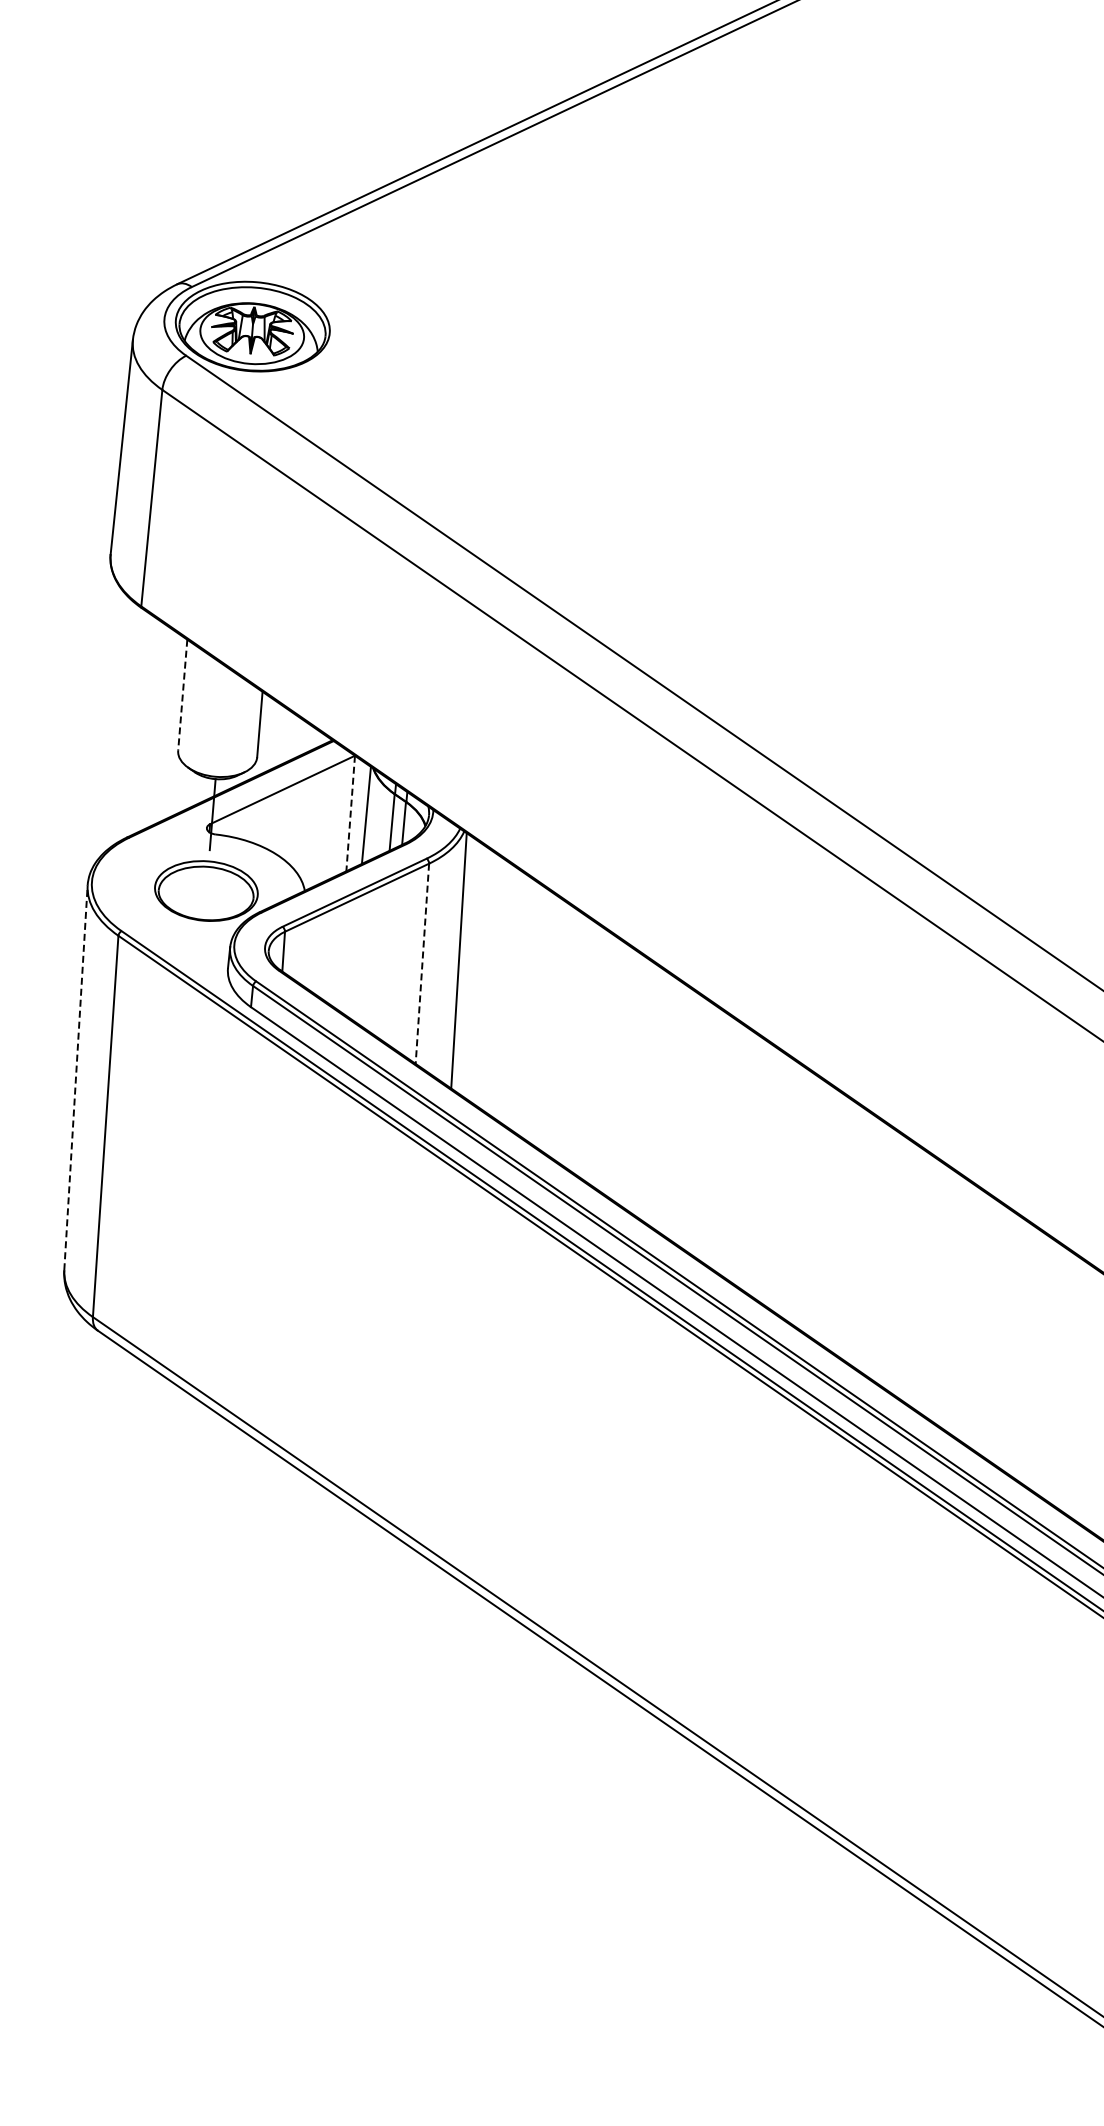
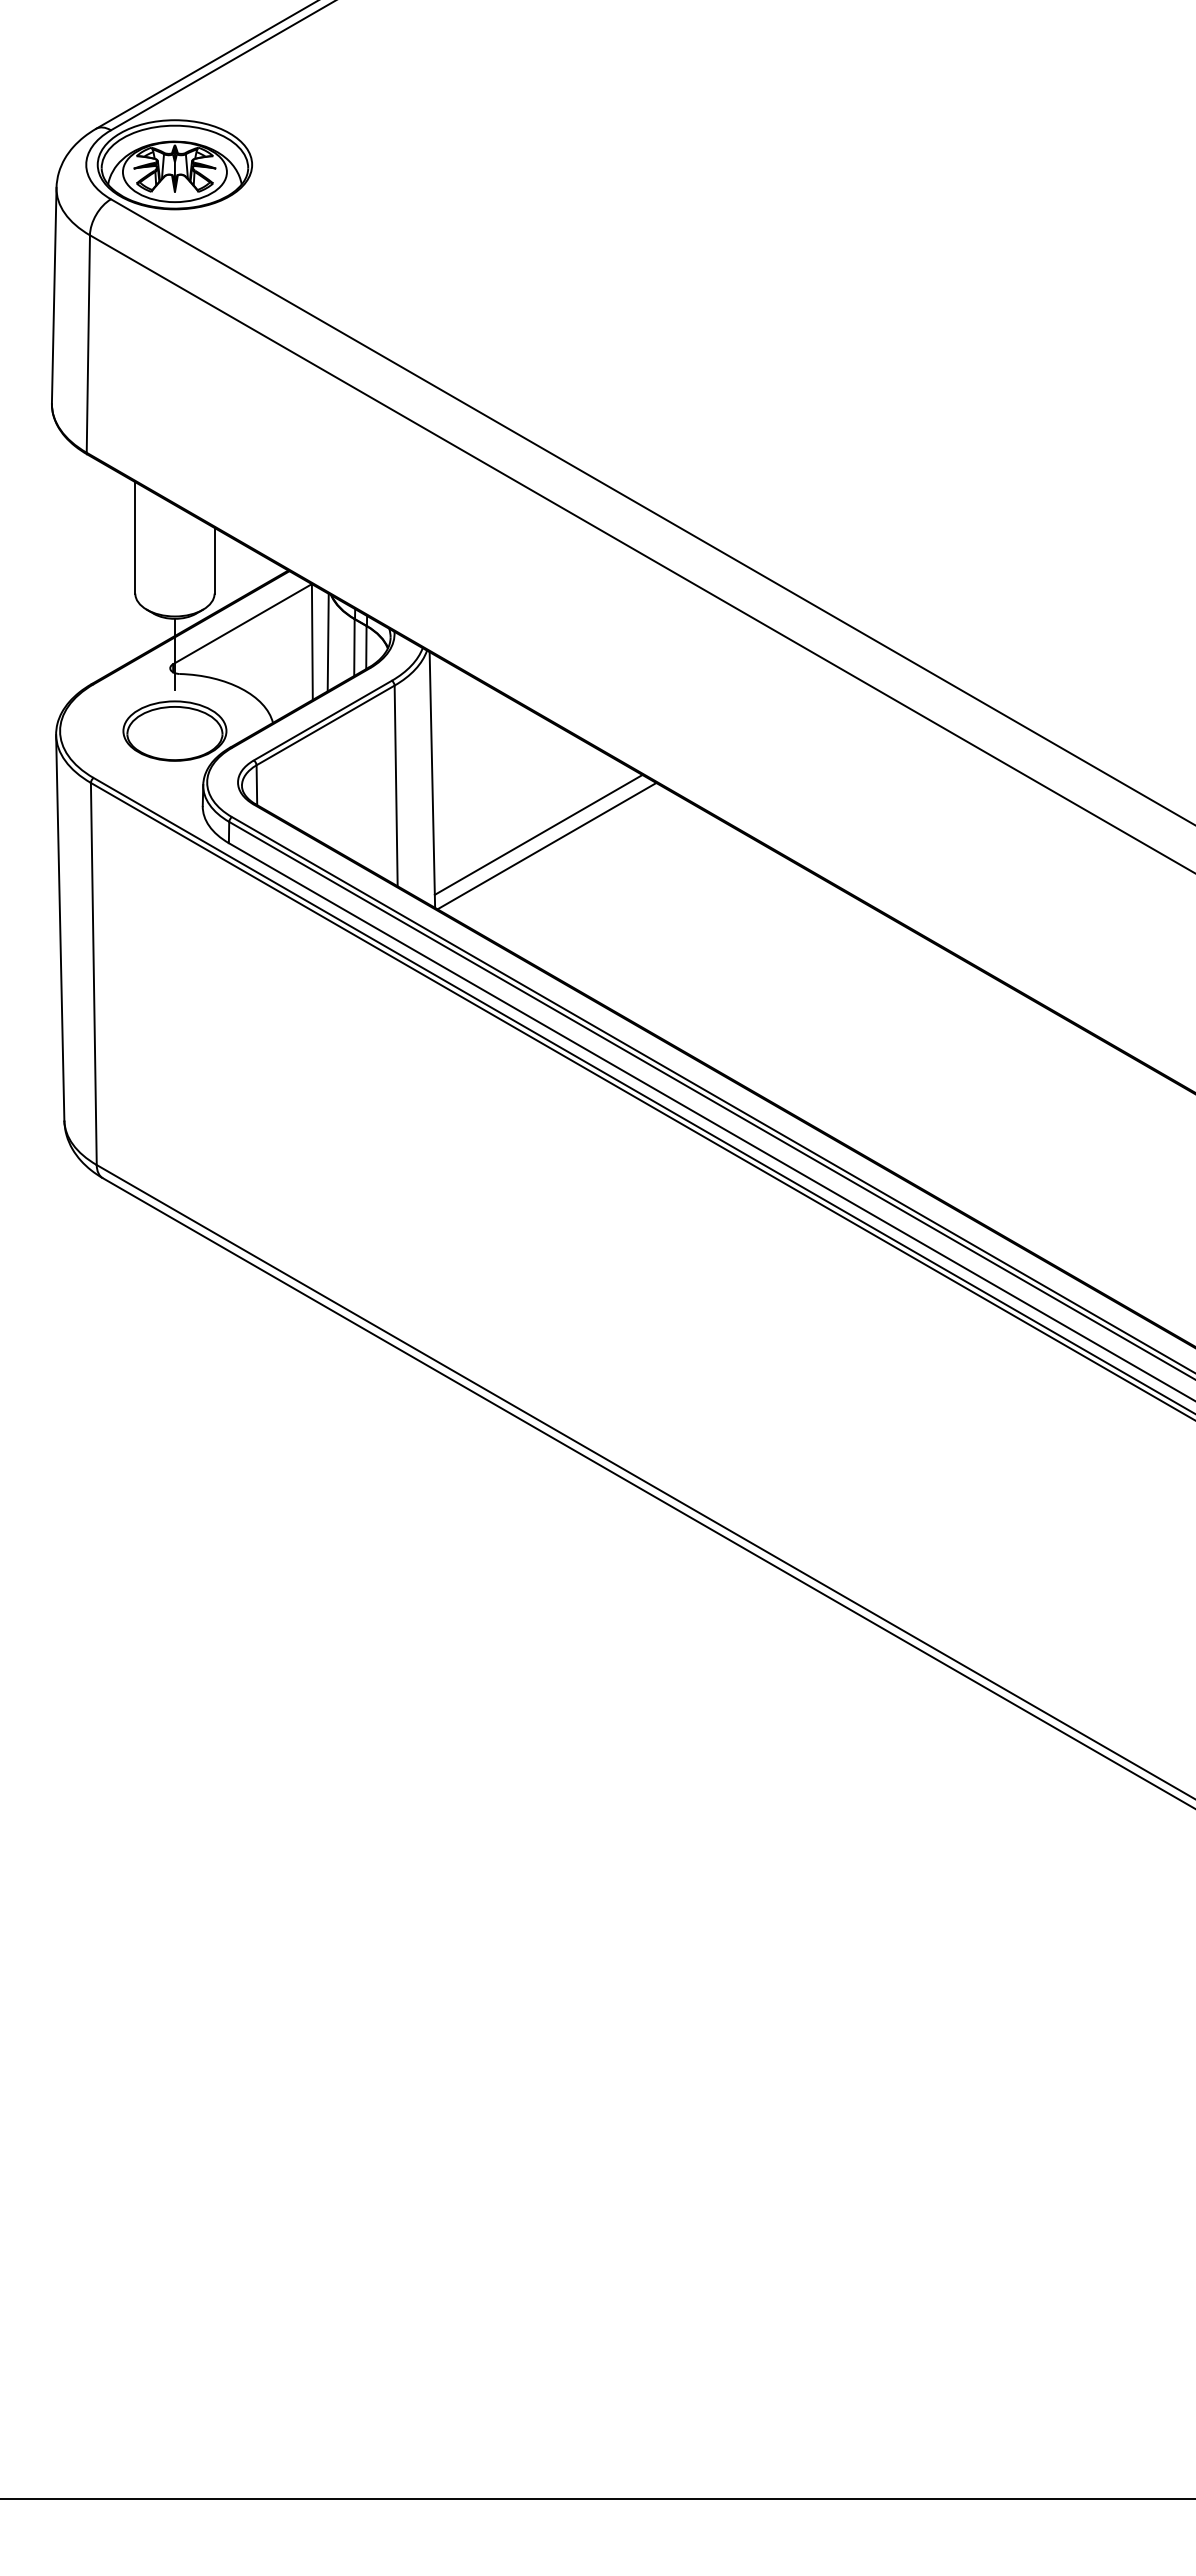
line: (182, 694) -> (135, 537), dashed -> solid
line: (350, 814) -> (312, 642), dashed -> solid
line: (422, 964) -> (396, 786), dashed -> solid
line: (560, 1023) -> (538, 834), added
line: (567, 1036) -> (546, 846), added
line: (76, 1077) -> (60, 927), dashed -> solid

